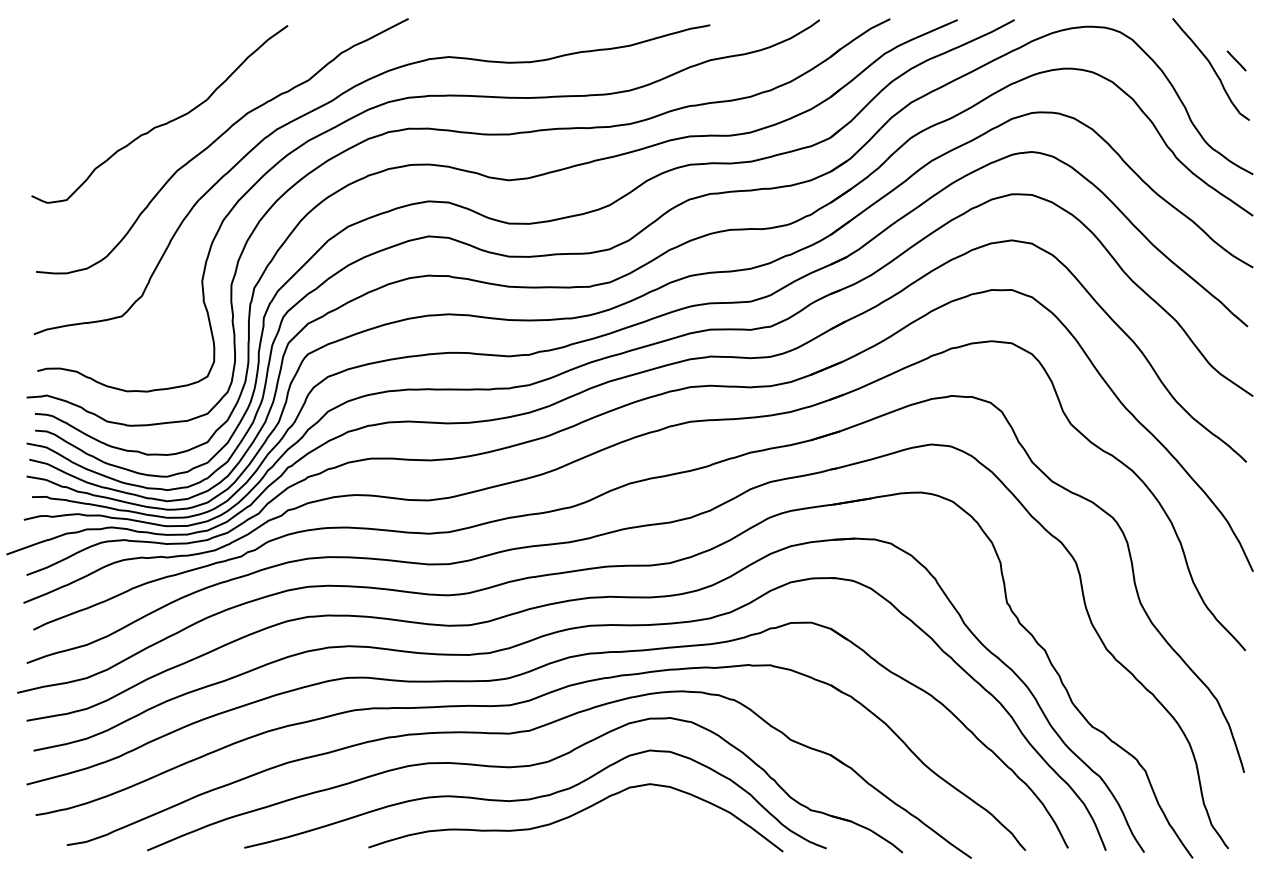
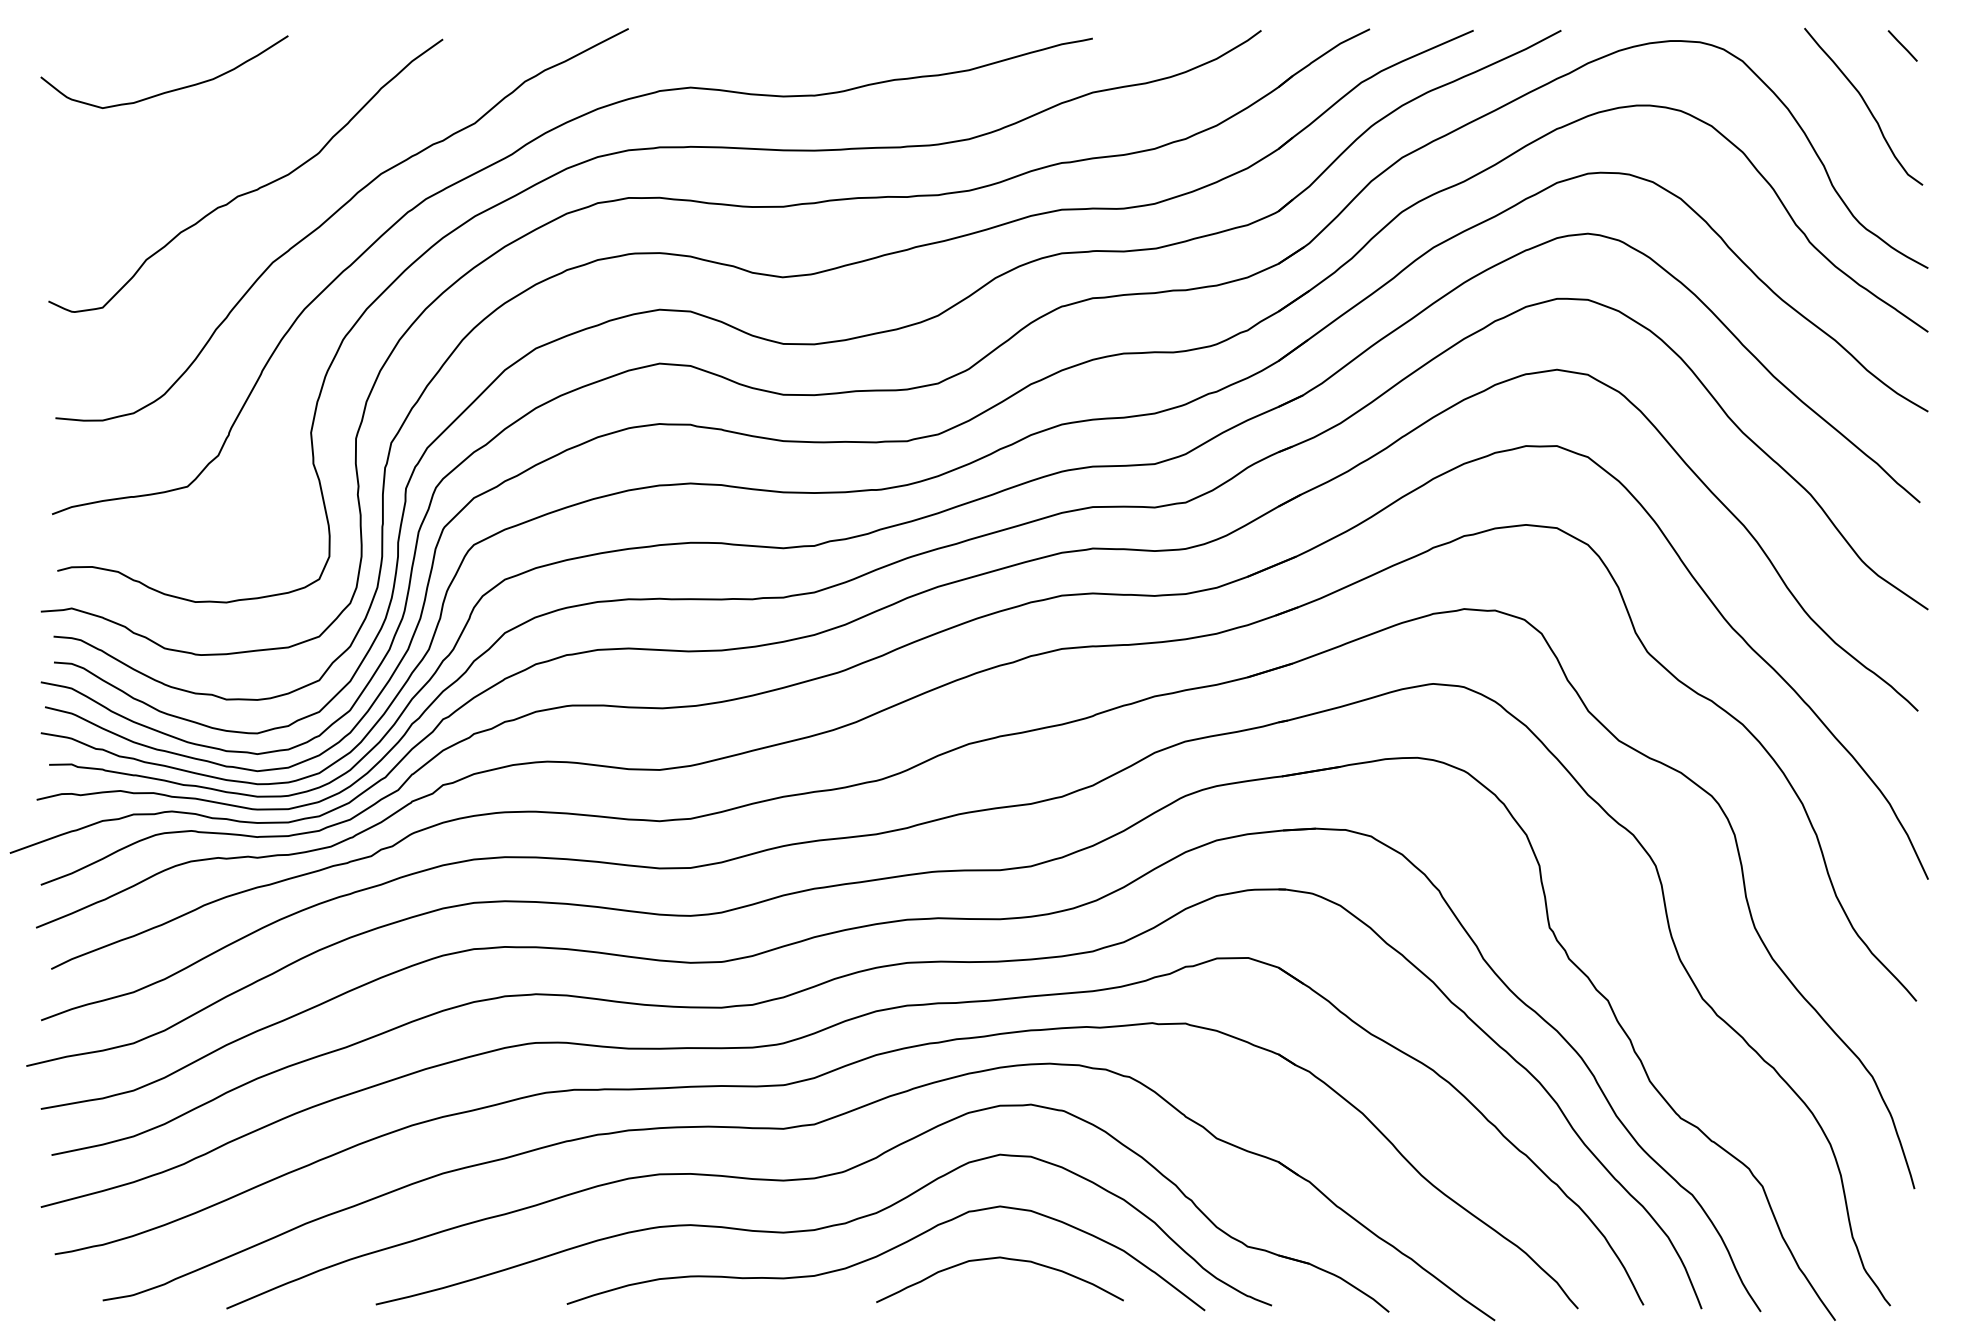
curve: (109, 58) -> (168, 89), added
line: (1236, 60) -> (1902, 45), moved
curve: (649, 818) -> (999, 1259), added

